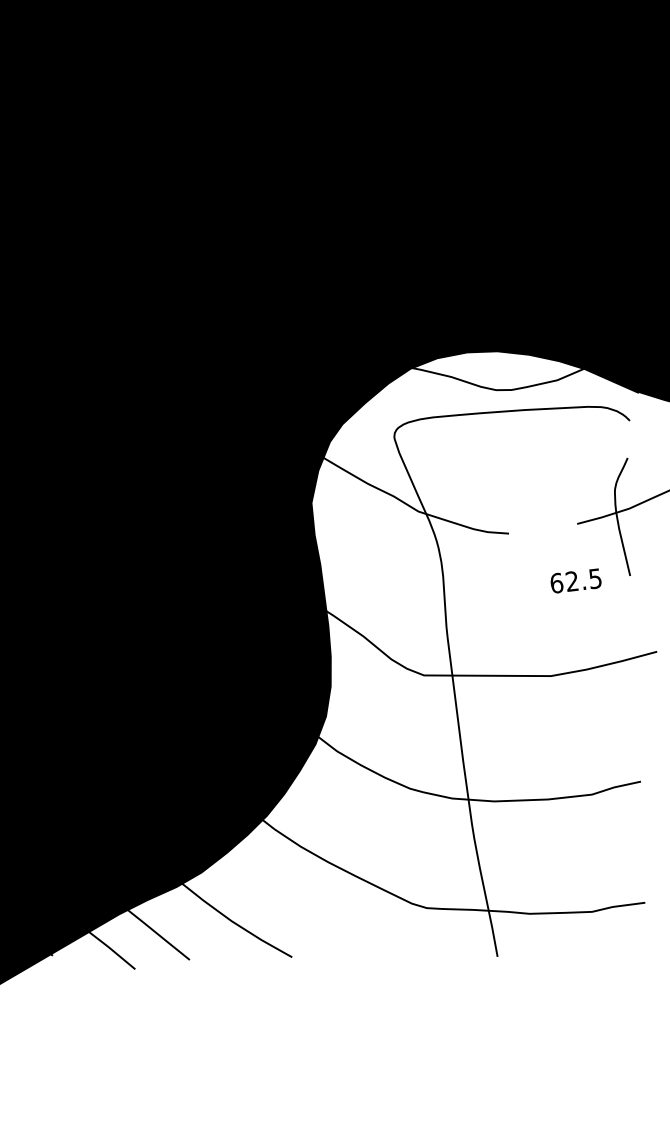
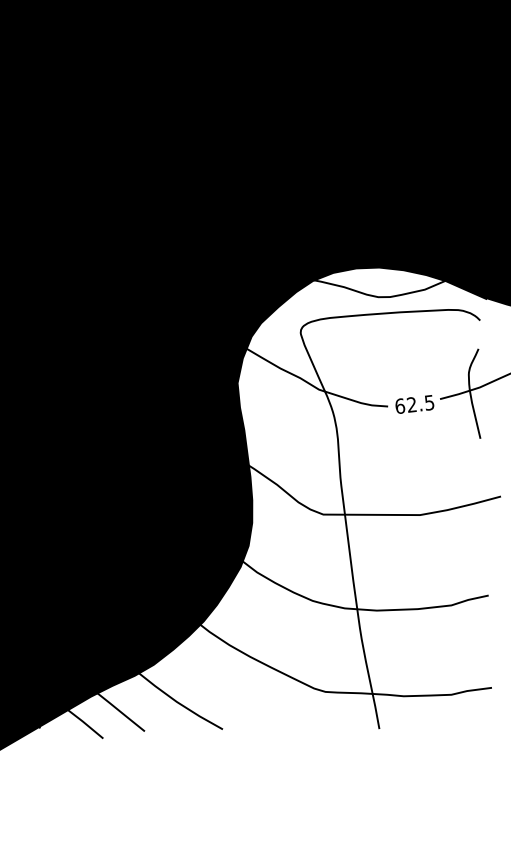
text: (575, 580) -> (414, 404), moved

